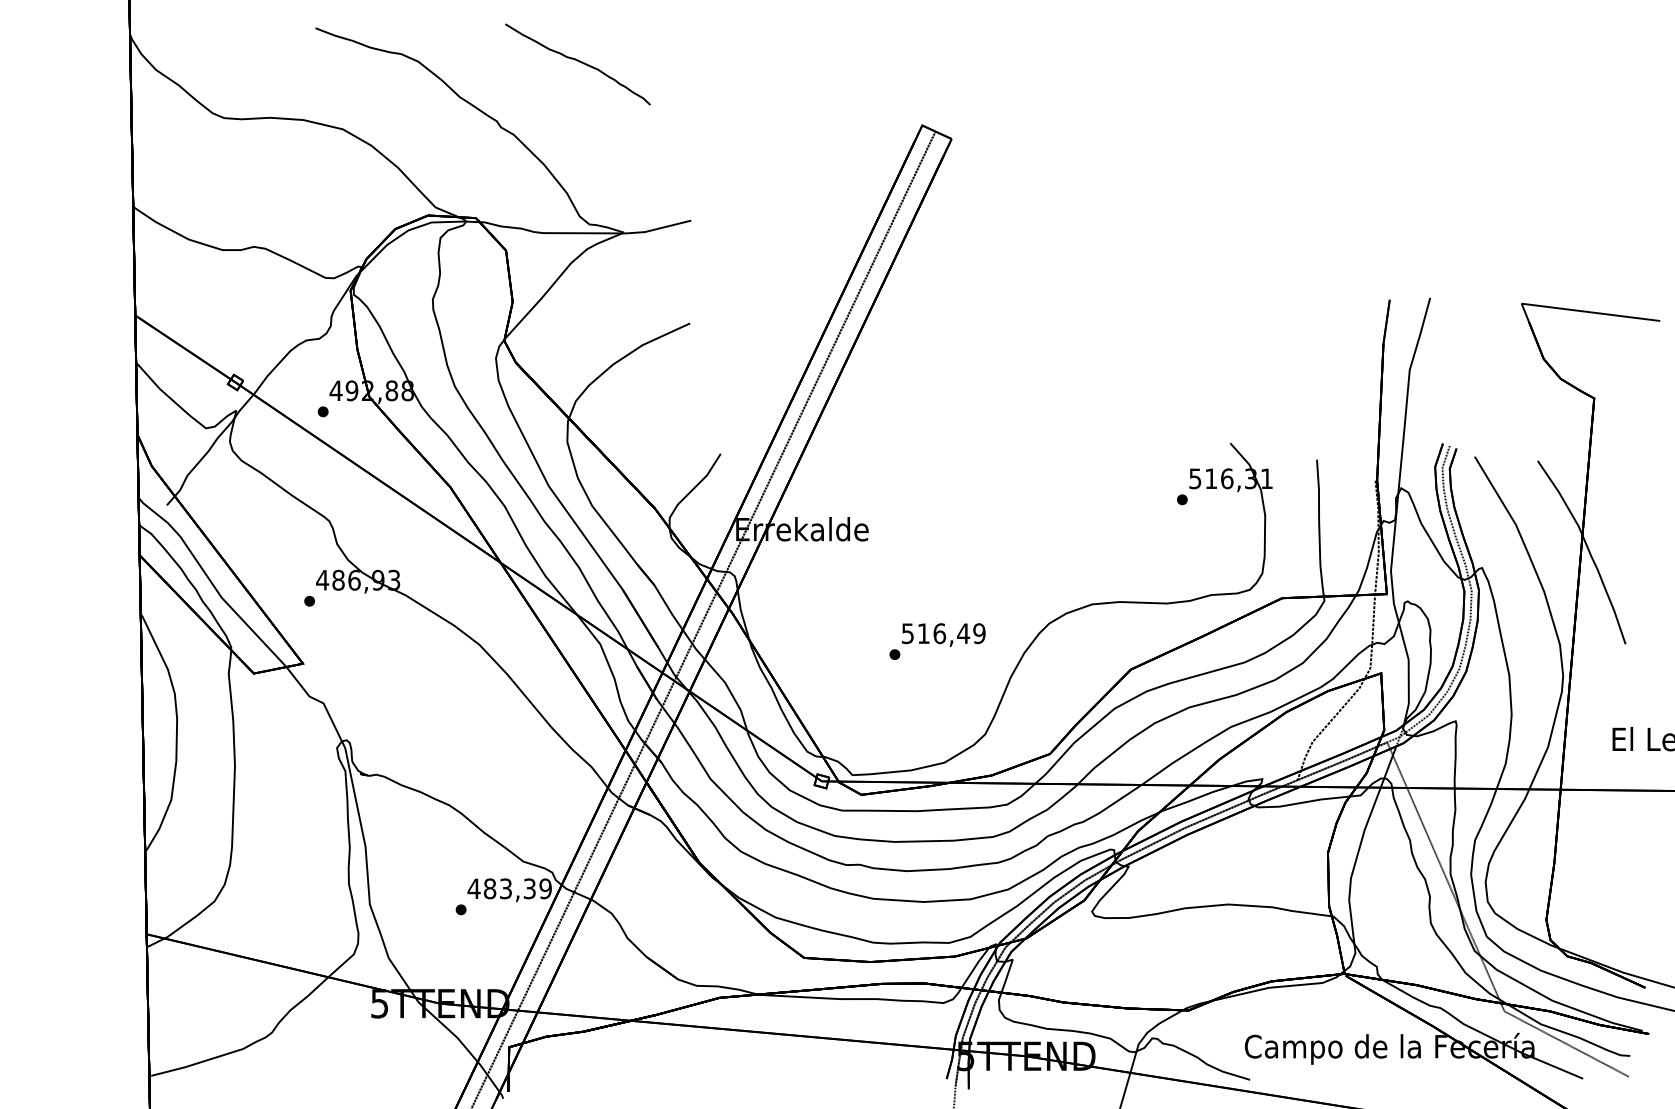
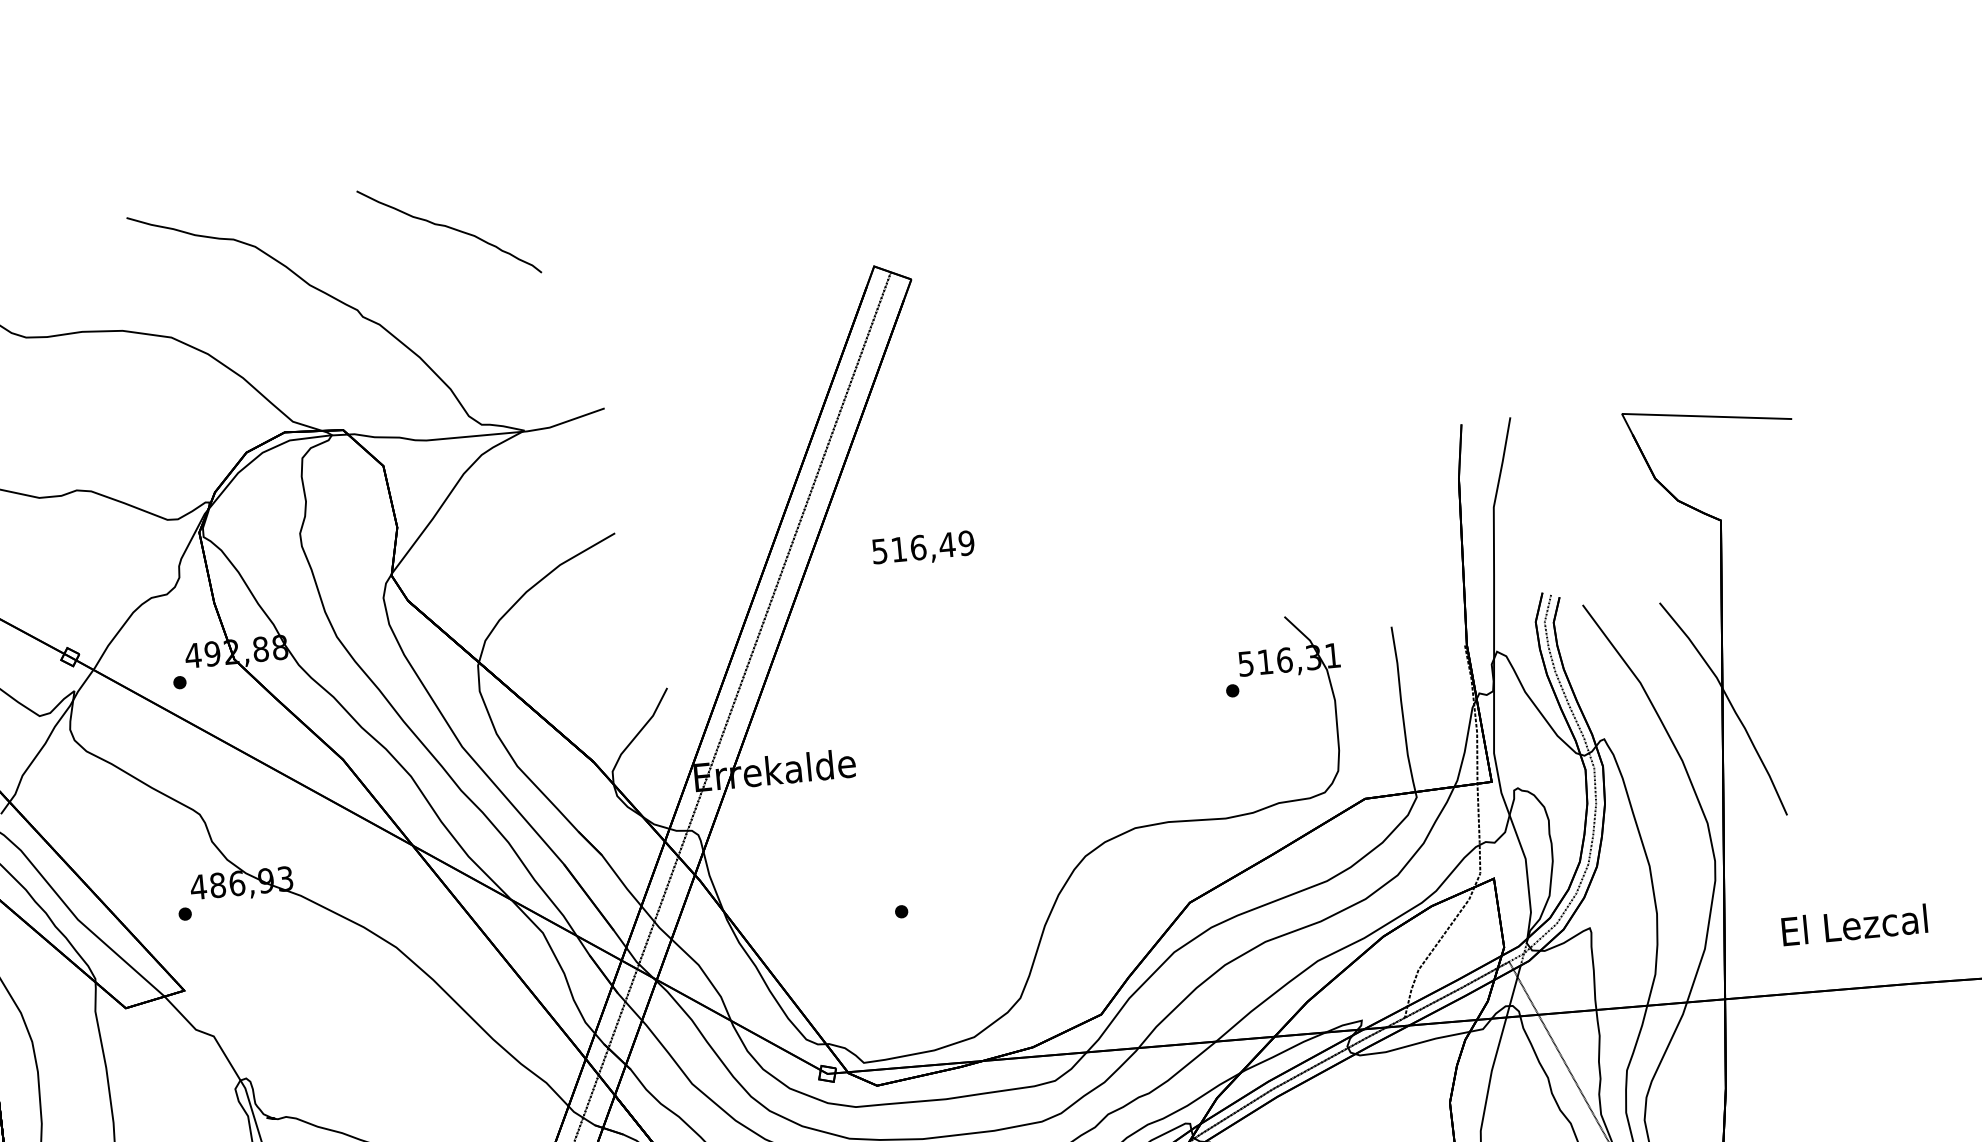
text: (943, 634) -> (923, 548), moved

